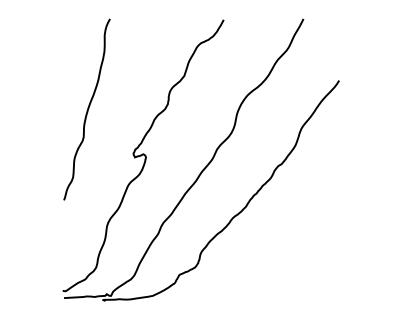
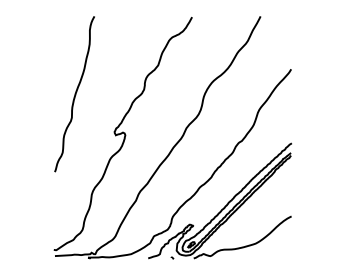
part: (262, 239) -> (225, 205), added

